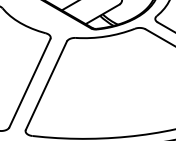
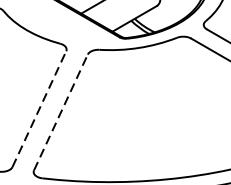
line: (29, 83) -> (38, 109), solid -> dashed
line: (46, 85) -> (61, 112), solid -> dashed

